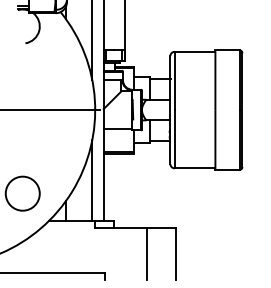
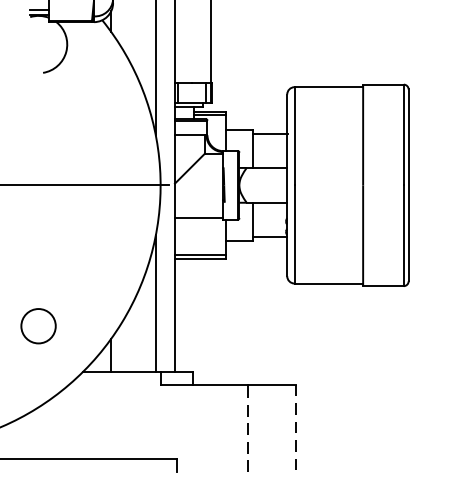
circle: (22, 193) -> (38, 325), size x0.6
line: (147, 253) -> (248, 427), solid -> dashed
line: (175, 254) -> (295, 428), solid -> dashed

